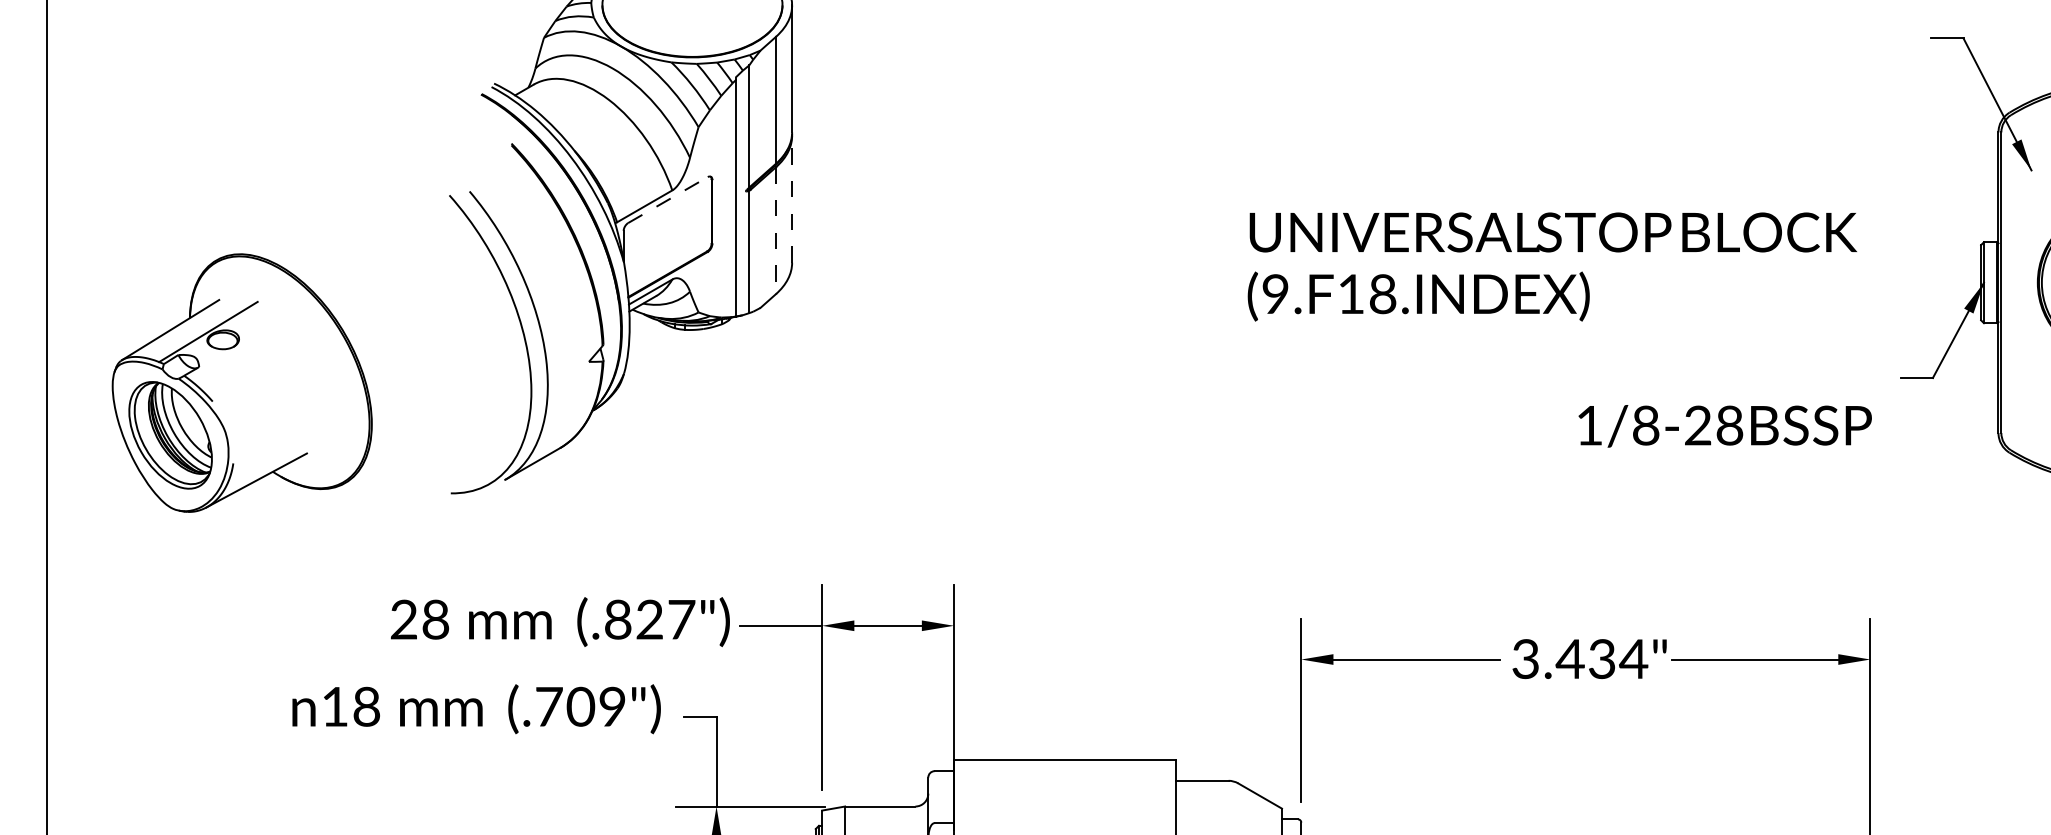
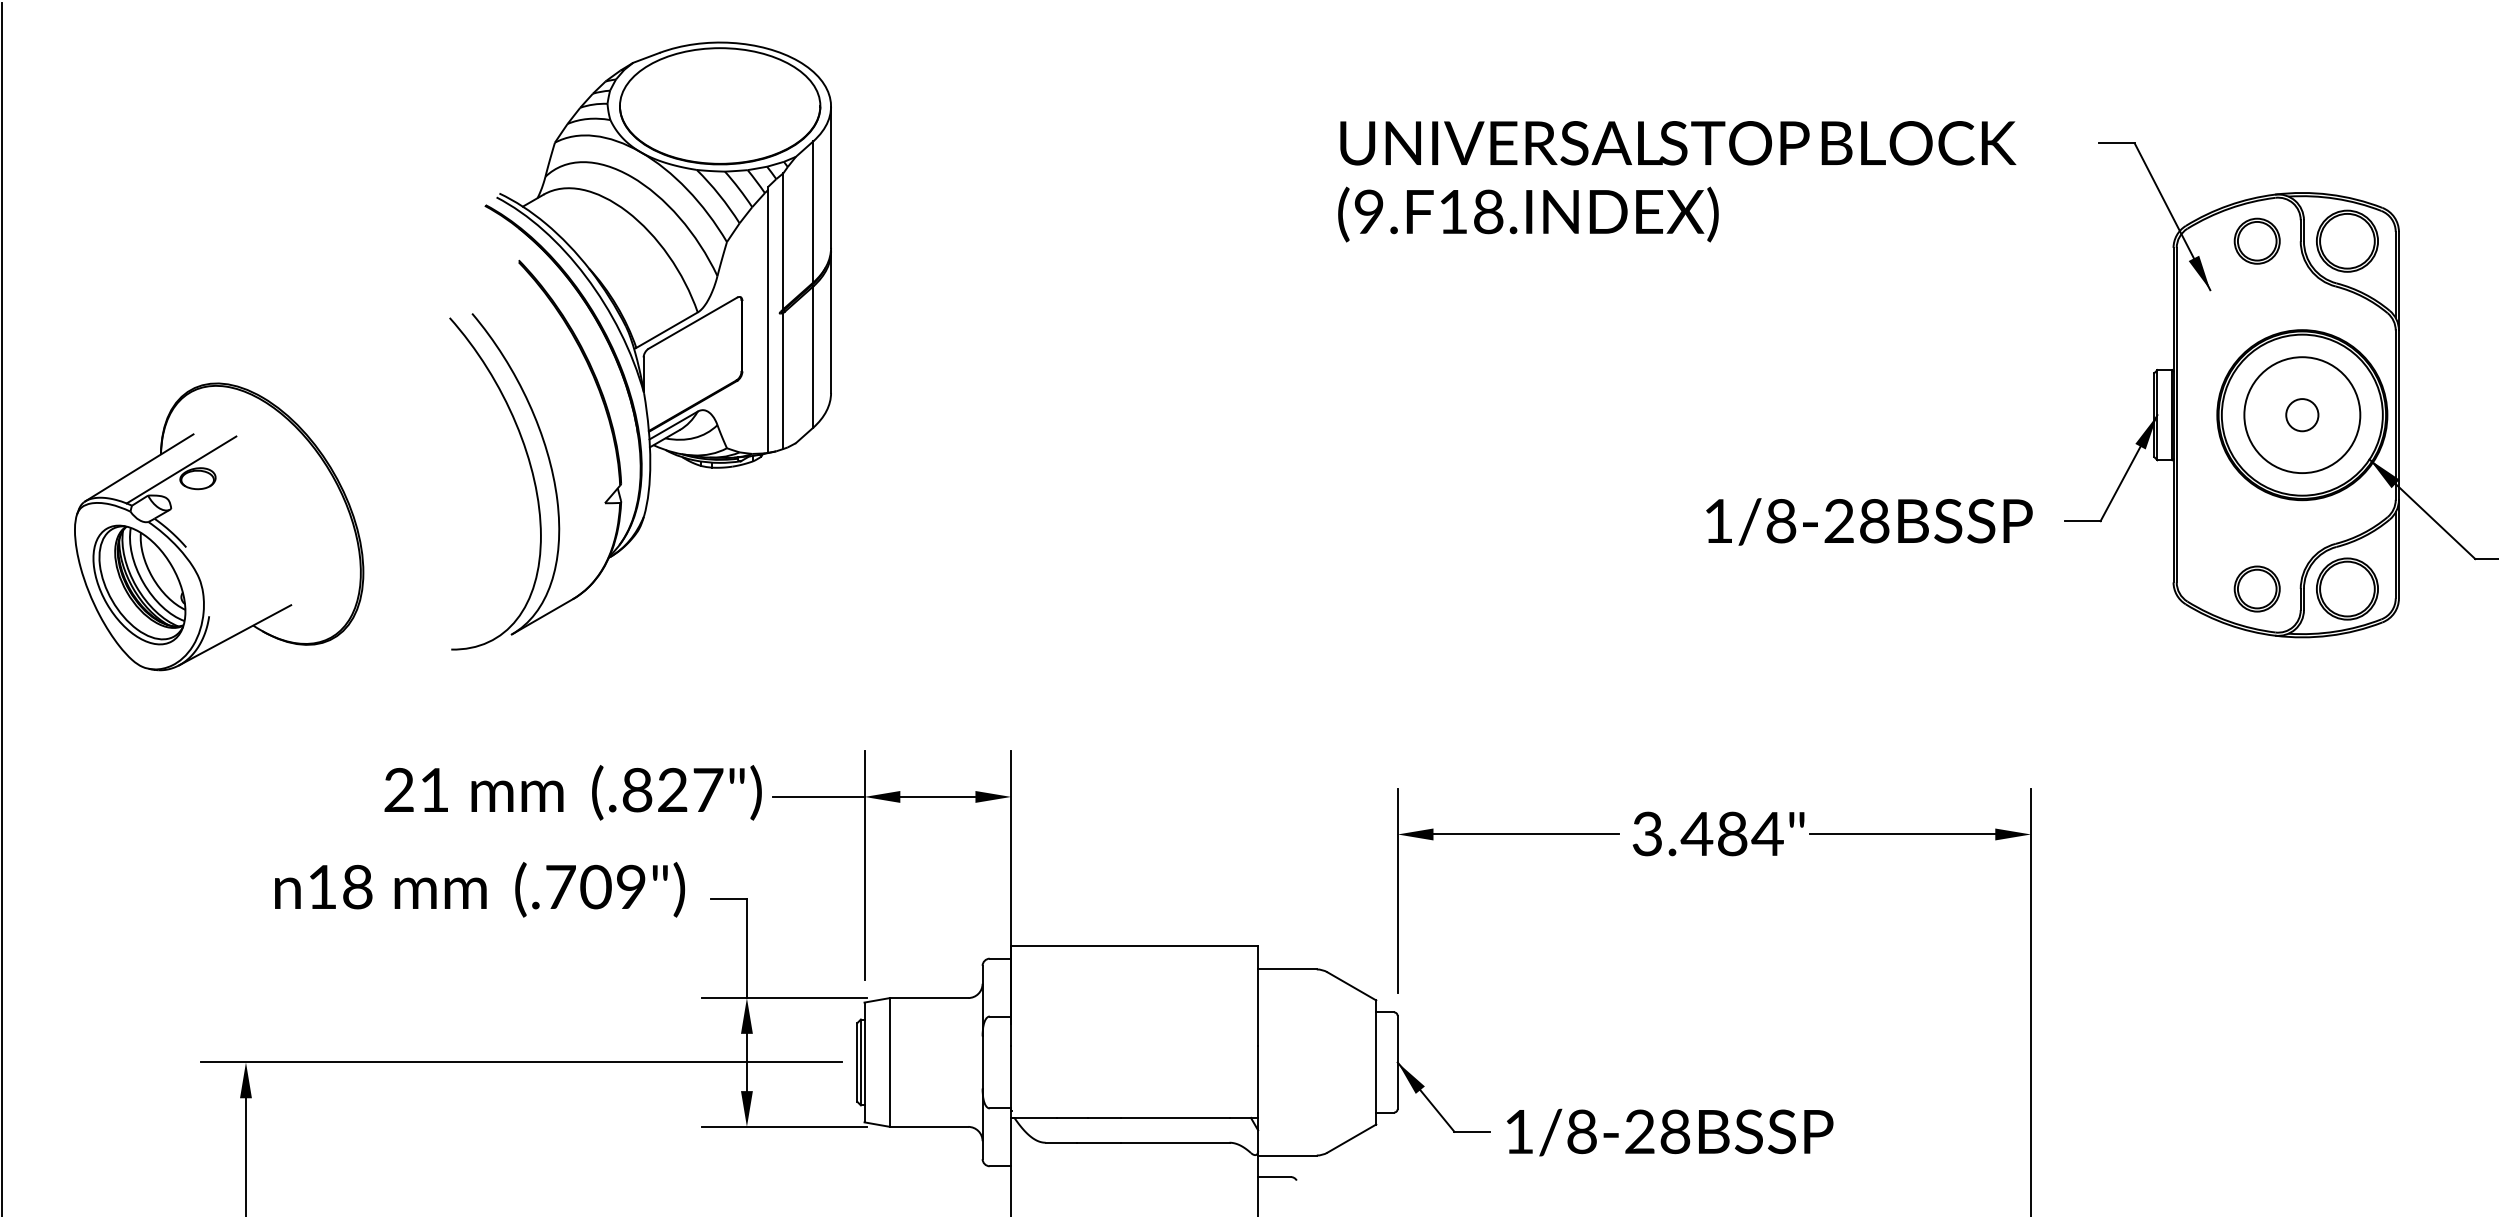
line: (668, 199) -> (693, 322), dashed -> solid
line: (792, 199) -> (831, 322), dashed -> solid
line: (776, 230) -> (813, 357), dashed -> solid
text: (1552, 266) -> (1677, 181), moved
text: (1725, 425) -> (1869, 521), moved
text: (435, 619) -> (434, 789), 28 -> 21
text: (1602, 658) -> (1732, 833), 3.434" -> 3.484"

